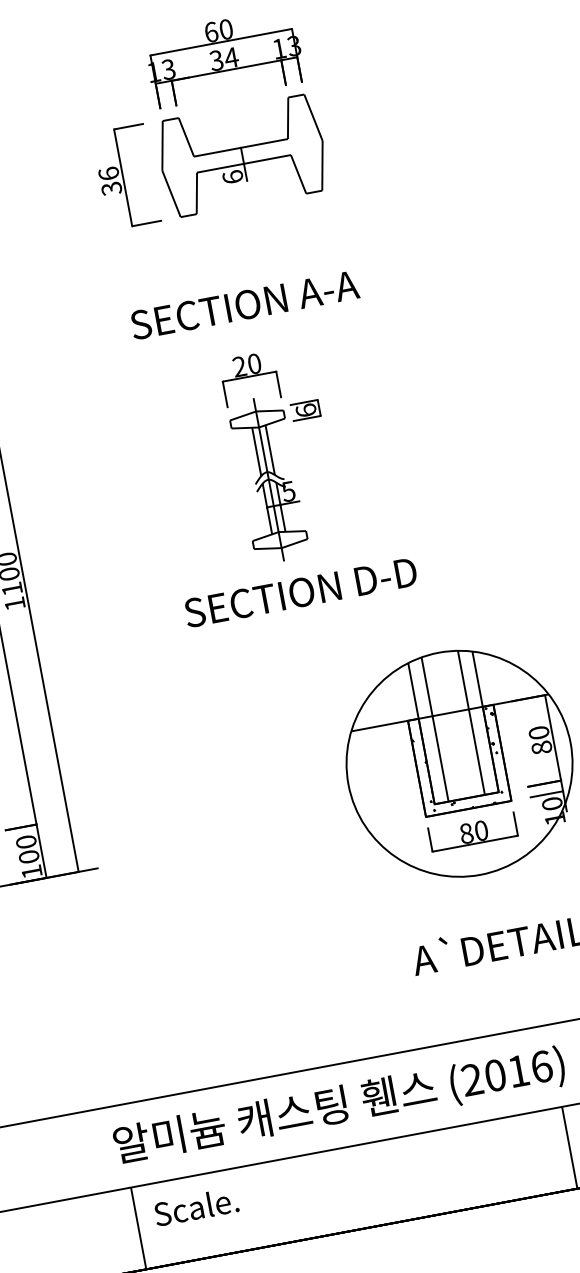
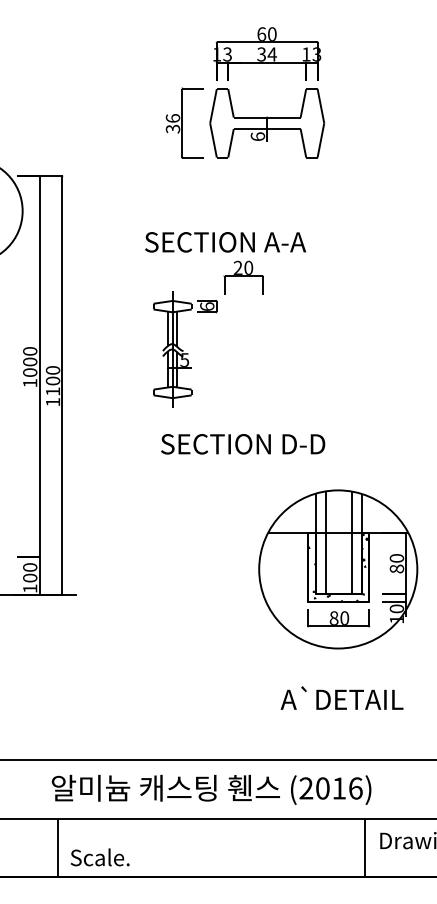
text: (244, 305) -> (225, 242), moved
part: (286, 476) -> (185, 349), moved
text: (301, 592) -> (243, 444), moved
text: (196, 1207) -> (100, 857), moved

